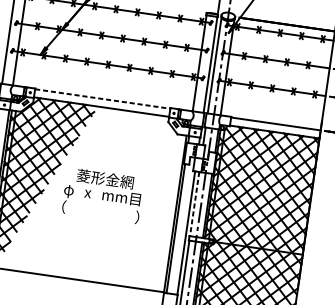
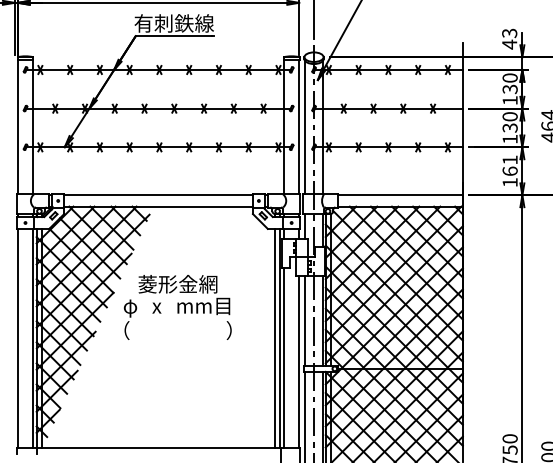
line: (103, 99) -> (159, 195), dashed -> solid
text: (102, 195) -> (177, 307), moved
line: (195, 203) -> (305, 320), dashed -> solid
line: (171, 212) -> (274, 337), added

